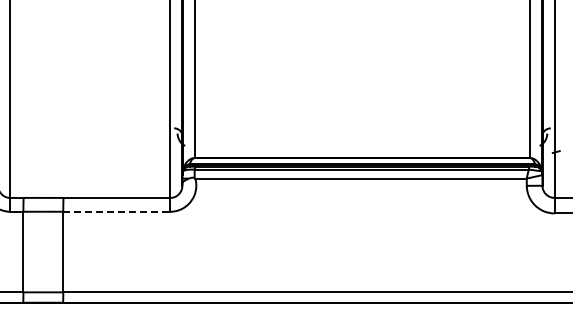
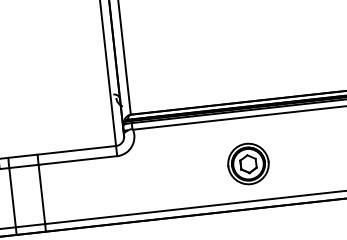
line: (117, 211) -> (78, 160), dashed -> solid
part: (345, 241) -> (248, 163), added

